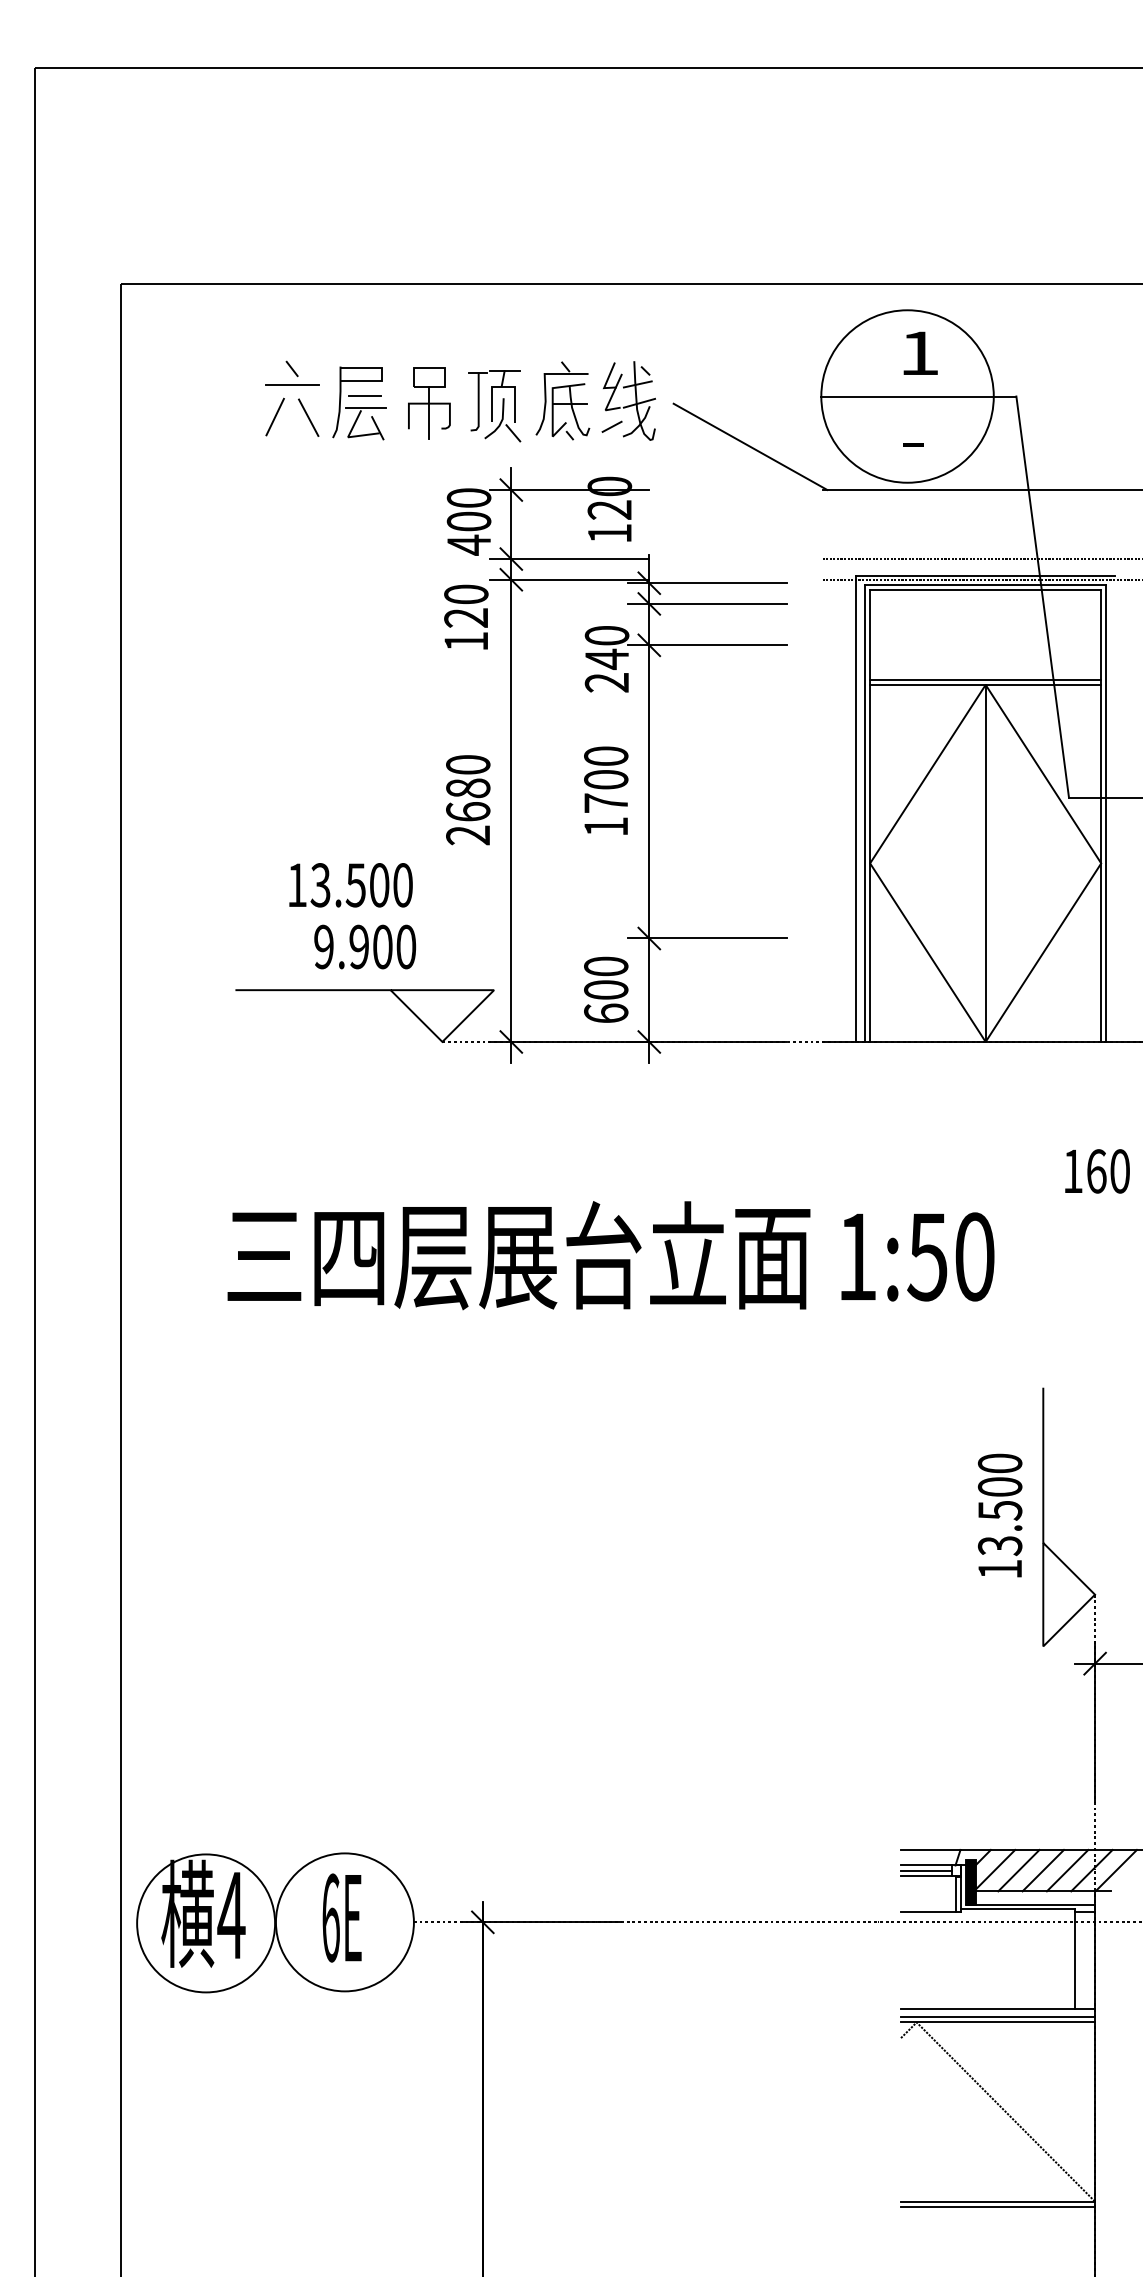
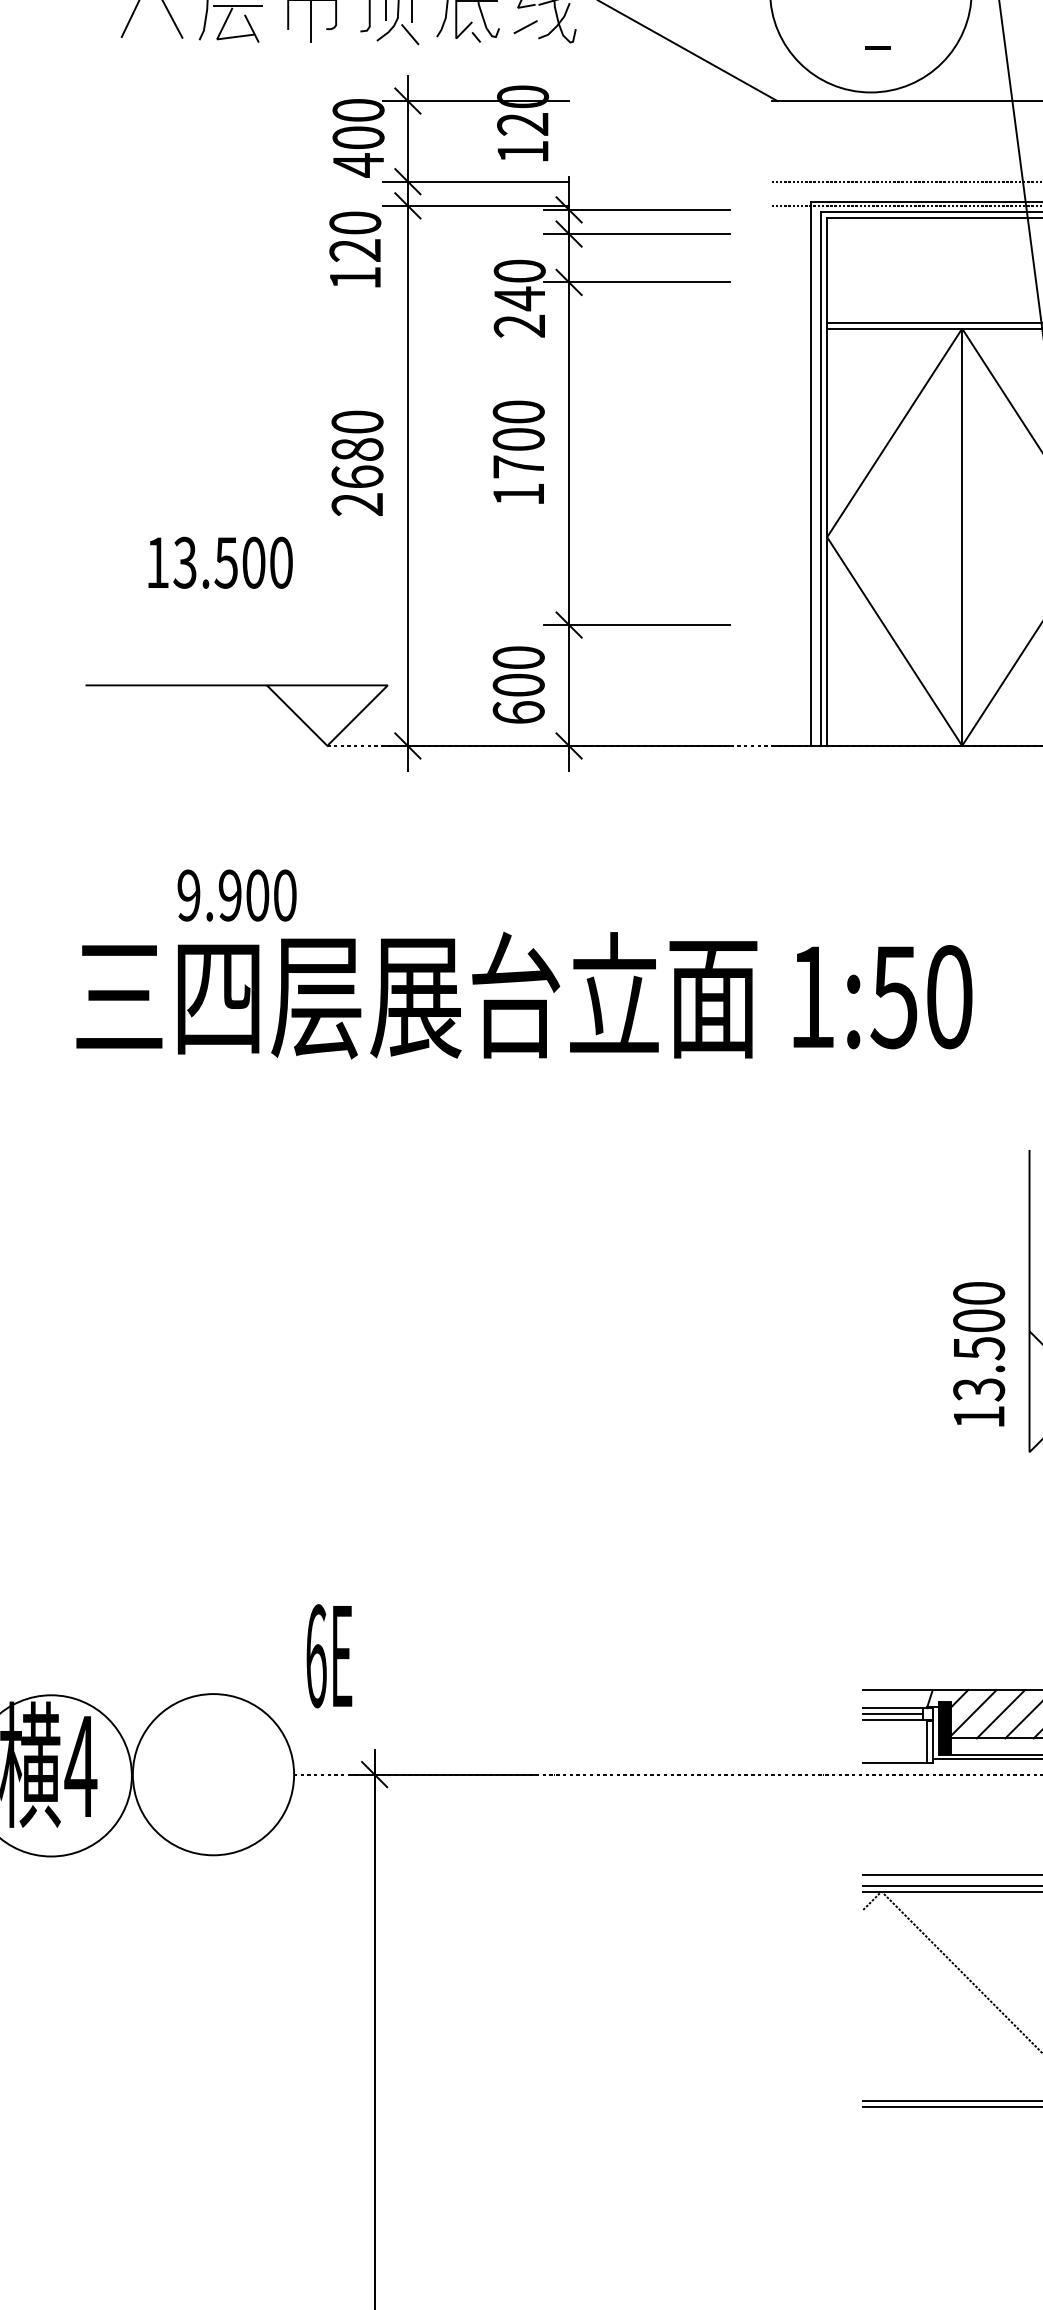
text: (365, 946) -> (237, 894), moved
text: (999, 1515) -> (978, 1354), moved
text: (341, 1917) -> (328, 1655), moved

